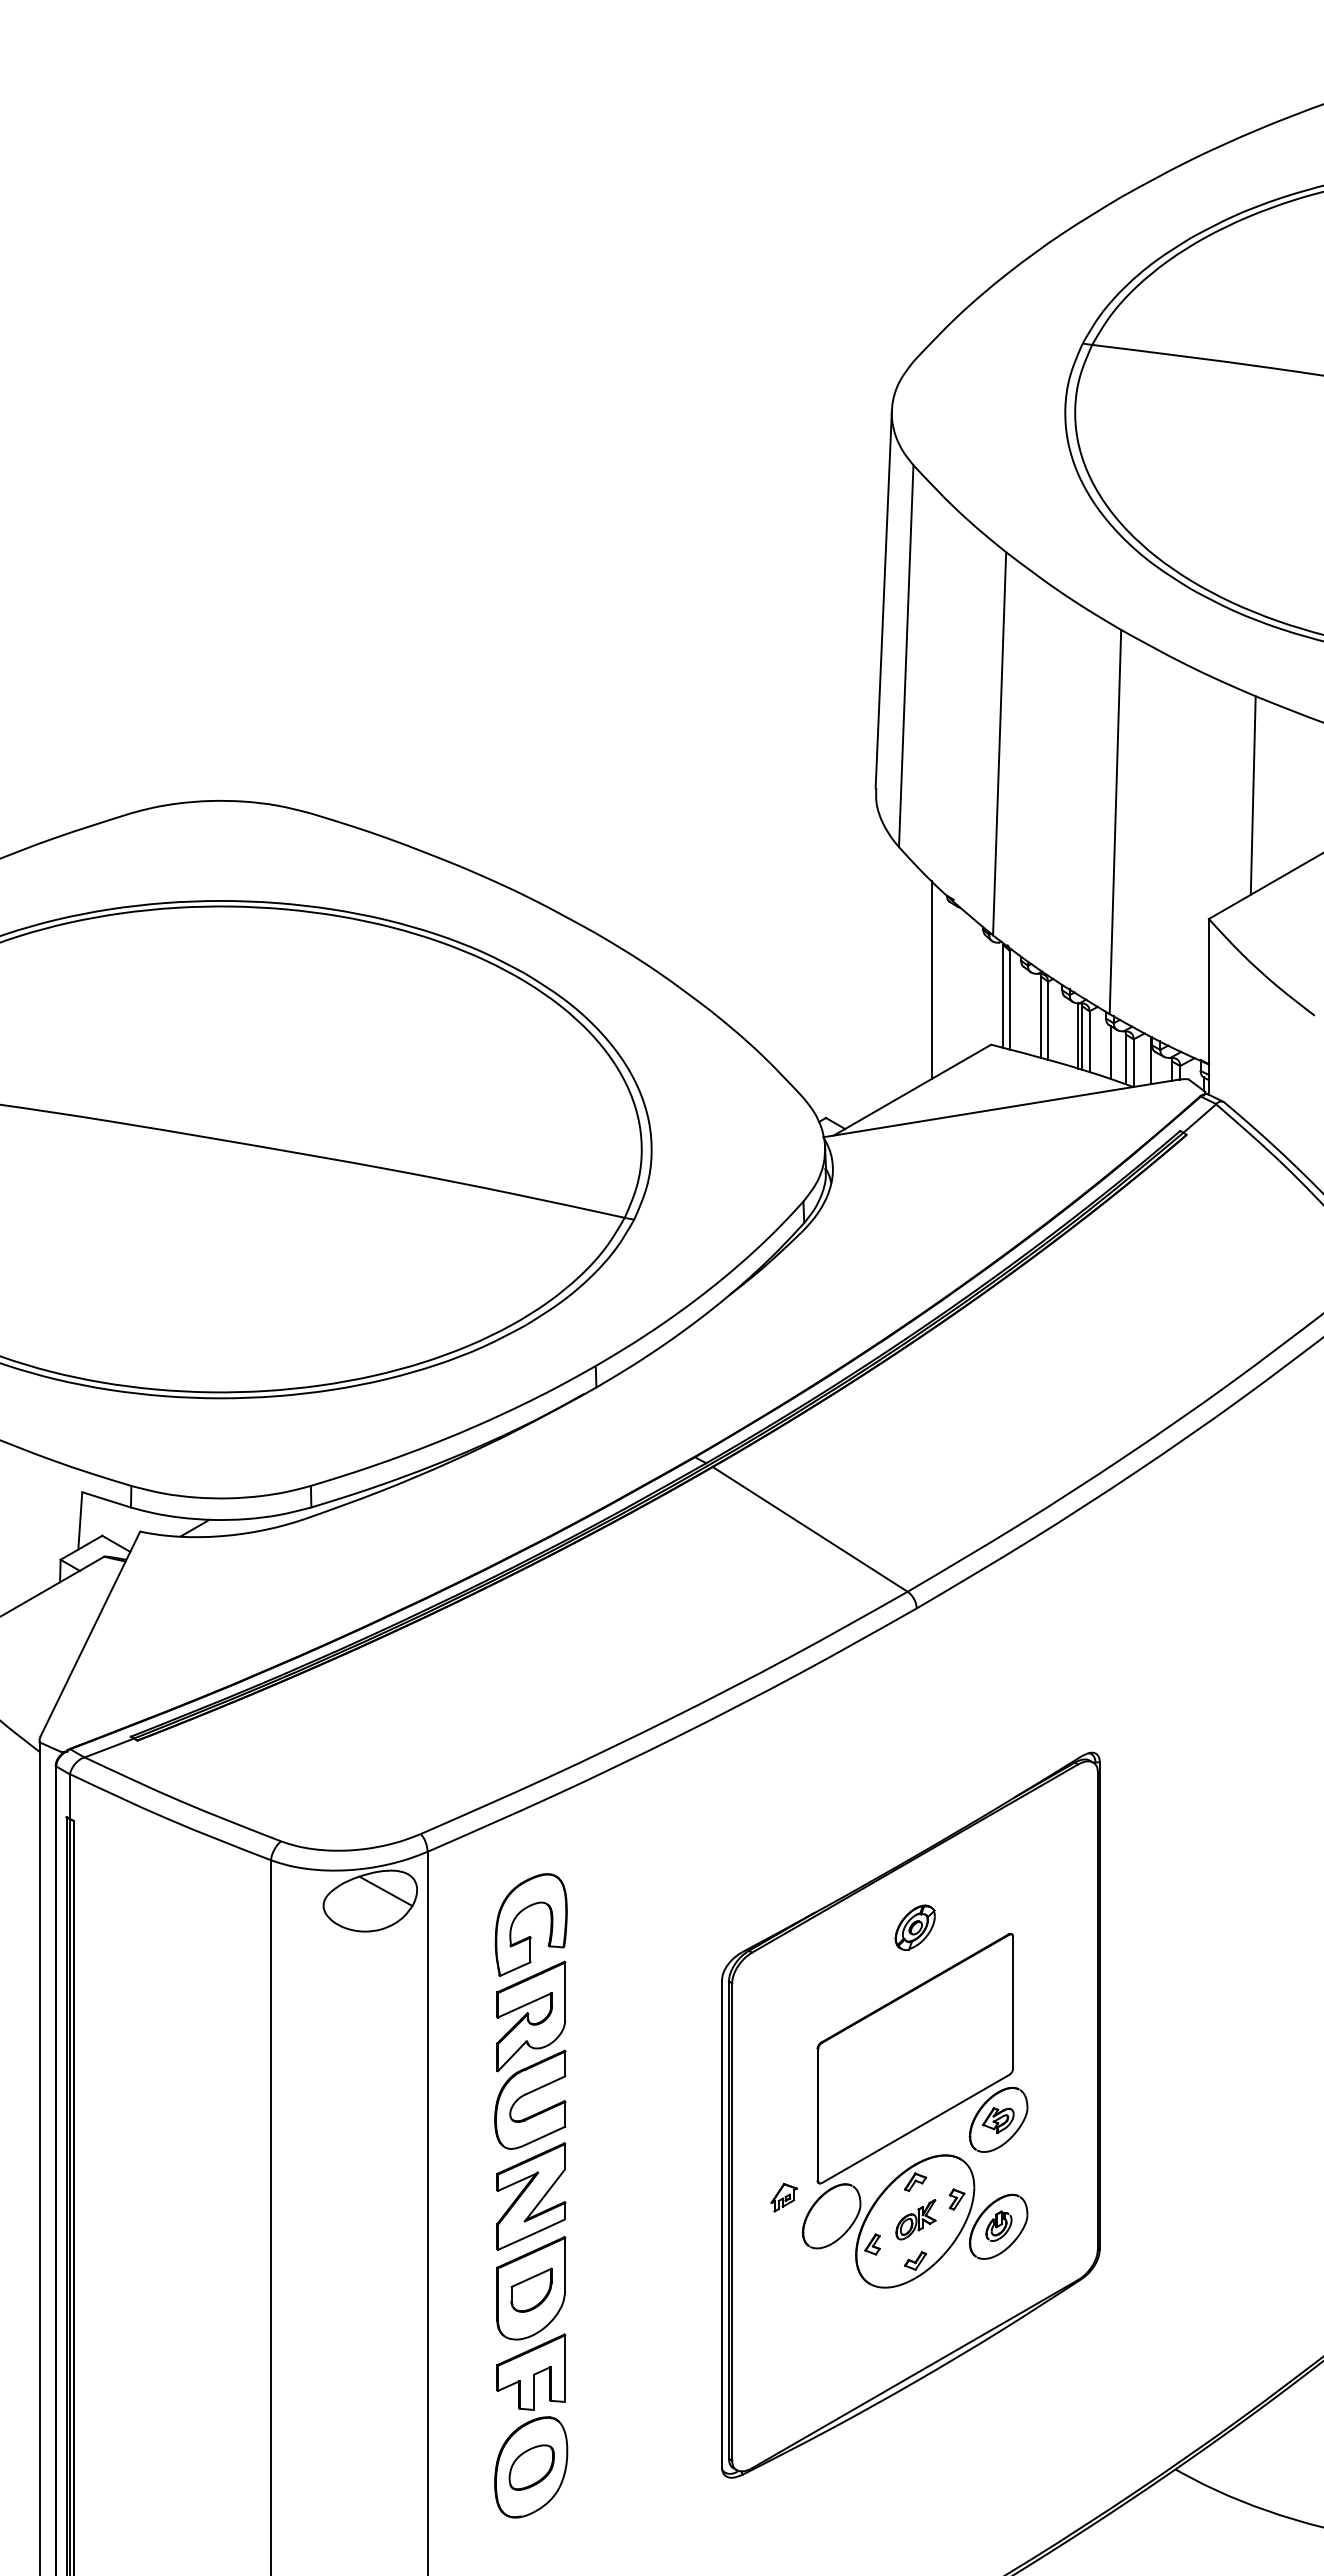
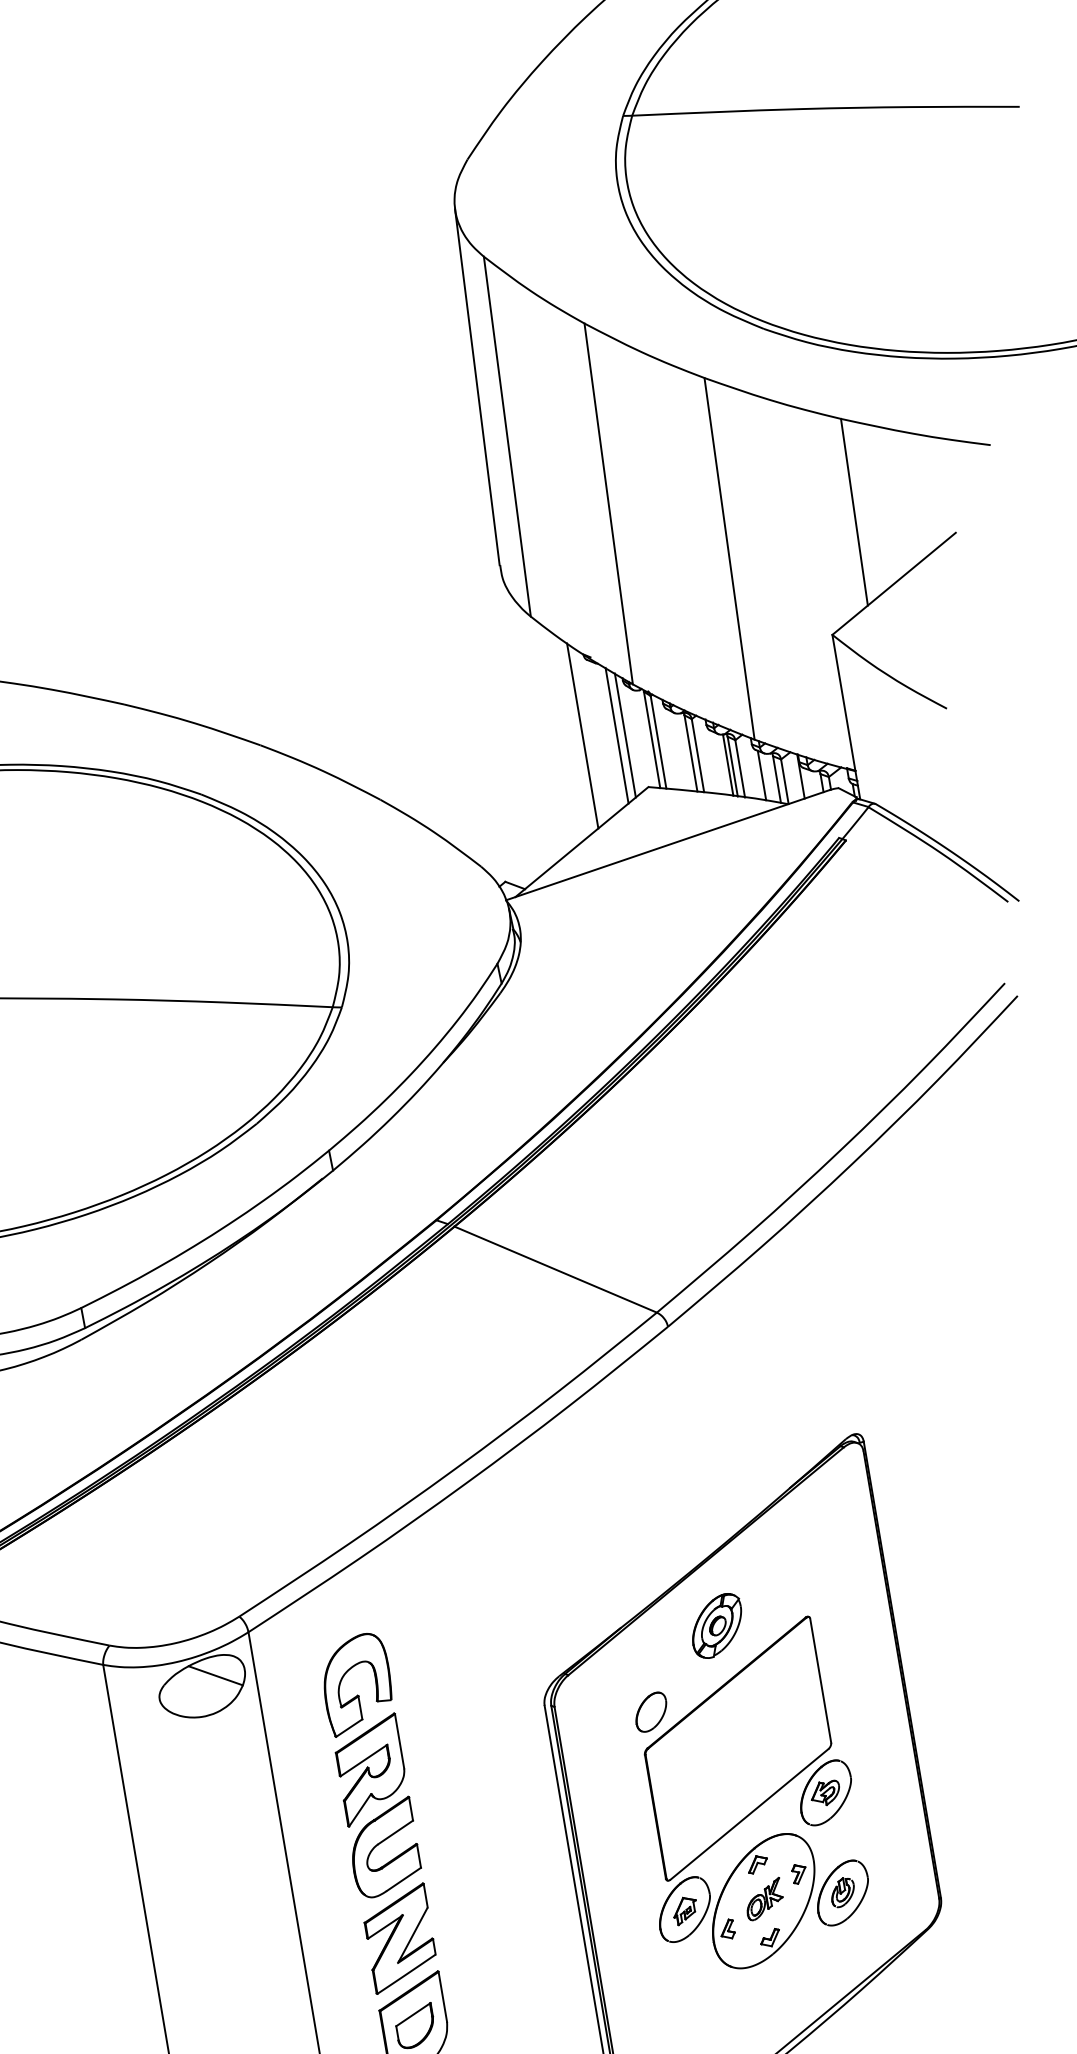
line: (967, 985) -> (616, 735), added
line: (976, 986) -> (625, 734), added
part: (915, 1927) -> (717, 1625), size x1.43
part: (831, 2005) -> (651, 1712), added
part: (783, 2197) -> (684, 1910), moved

